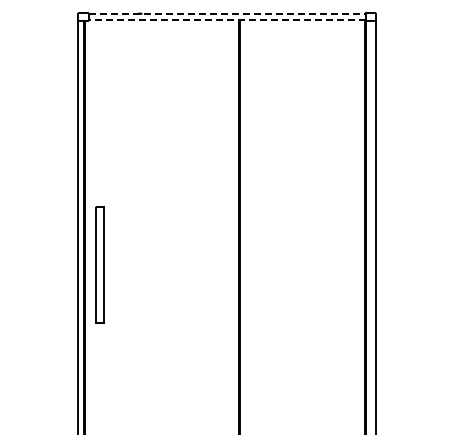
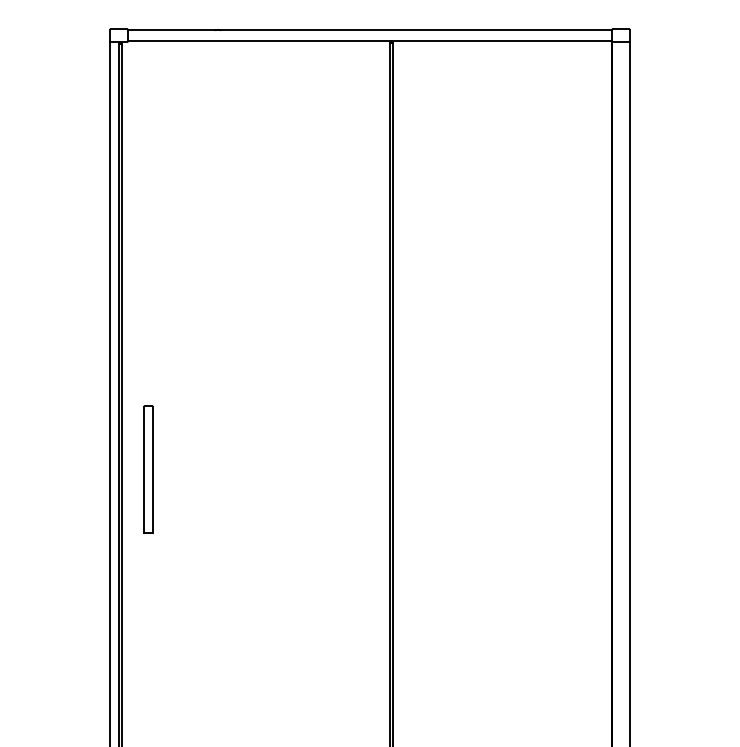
line: (226, 13) -> (369, 29), dashed -> solid
line: (226, 19) -> (369, 40), dashed -> solid
part: (100, 265) -> (148, 470), size x0.62

